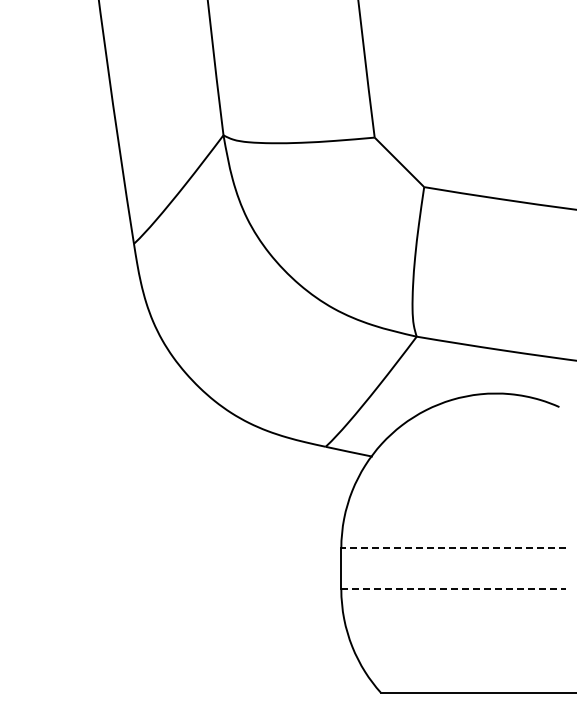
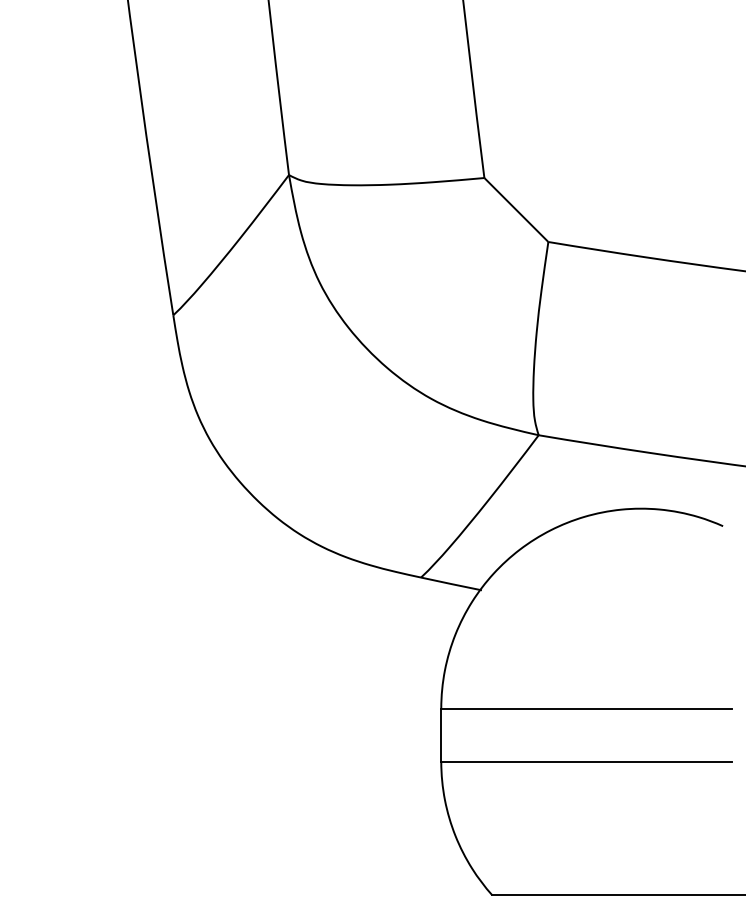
line: (453, 548) -> (586, 708), dashed -> solid
line: (454, 589) -> (587, 761), dashed -> solid

